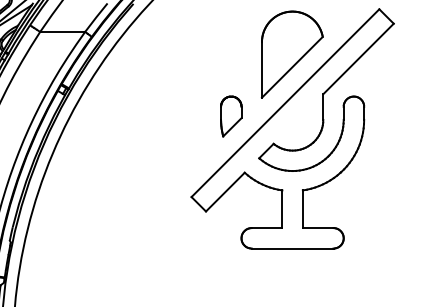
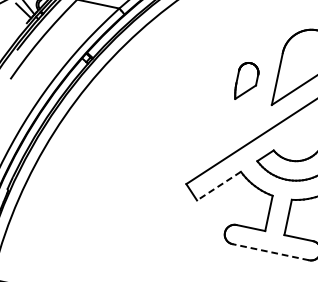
part: (231, 116) -> (246, 81), moved
line: (225, 192) -> (219, 186), solid -> dashed
line: (292, 248) -> (270, 252), solid -> dashed

